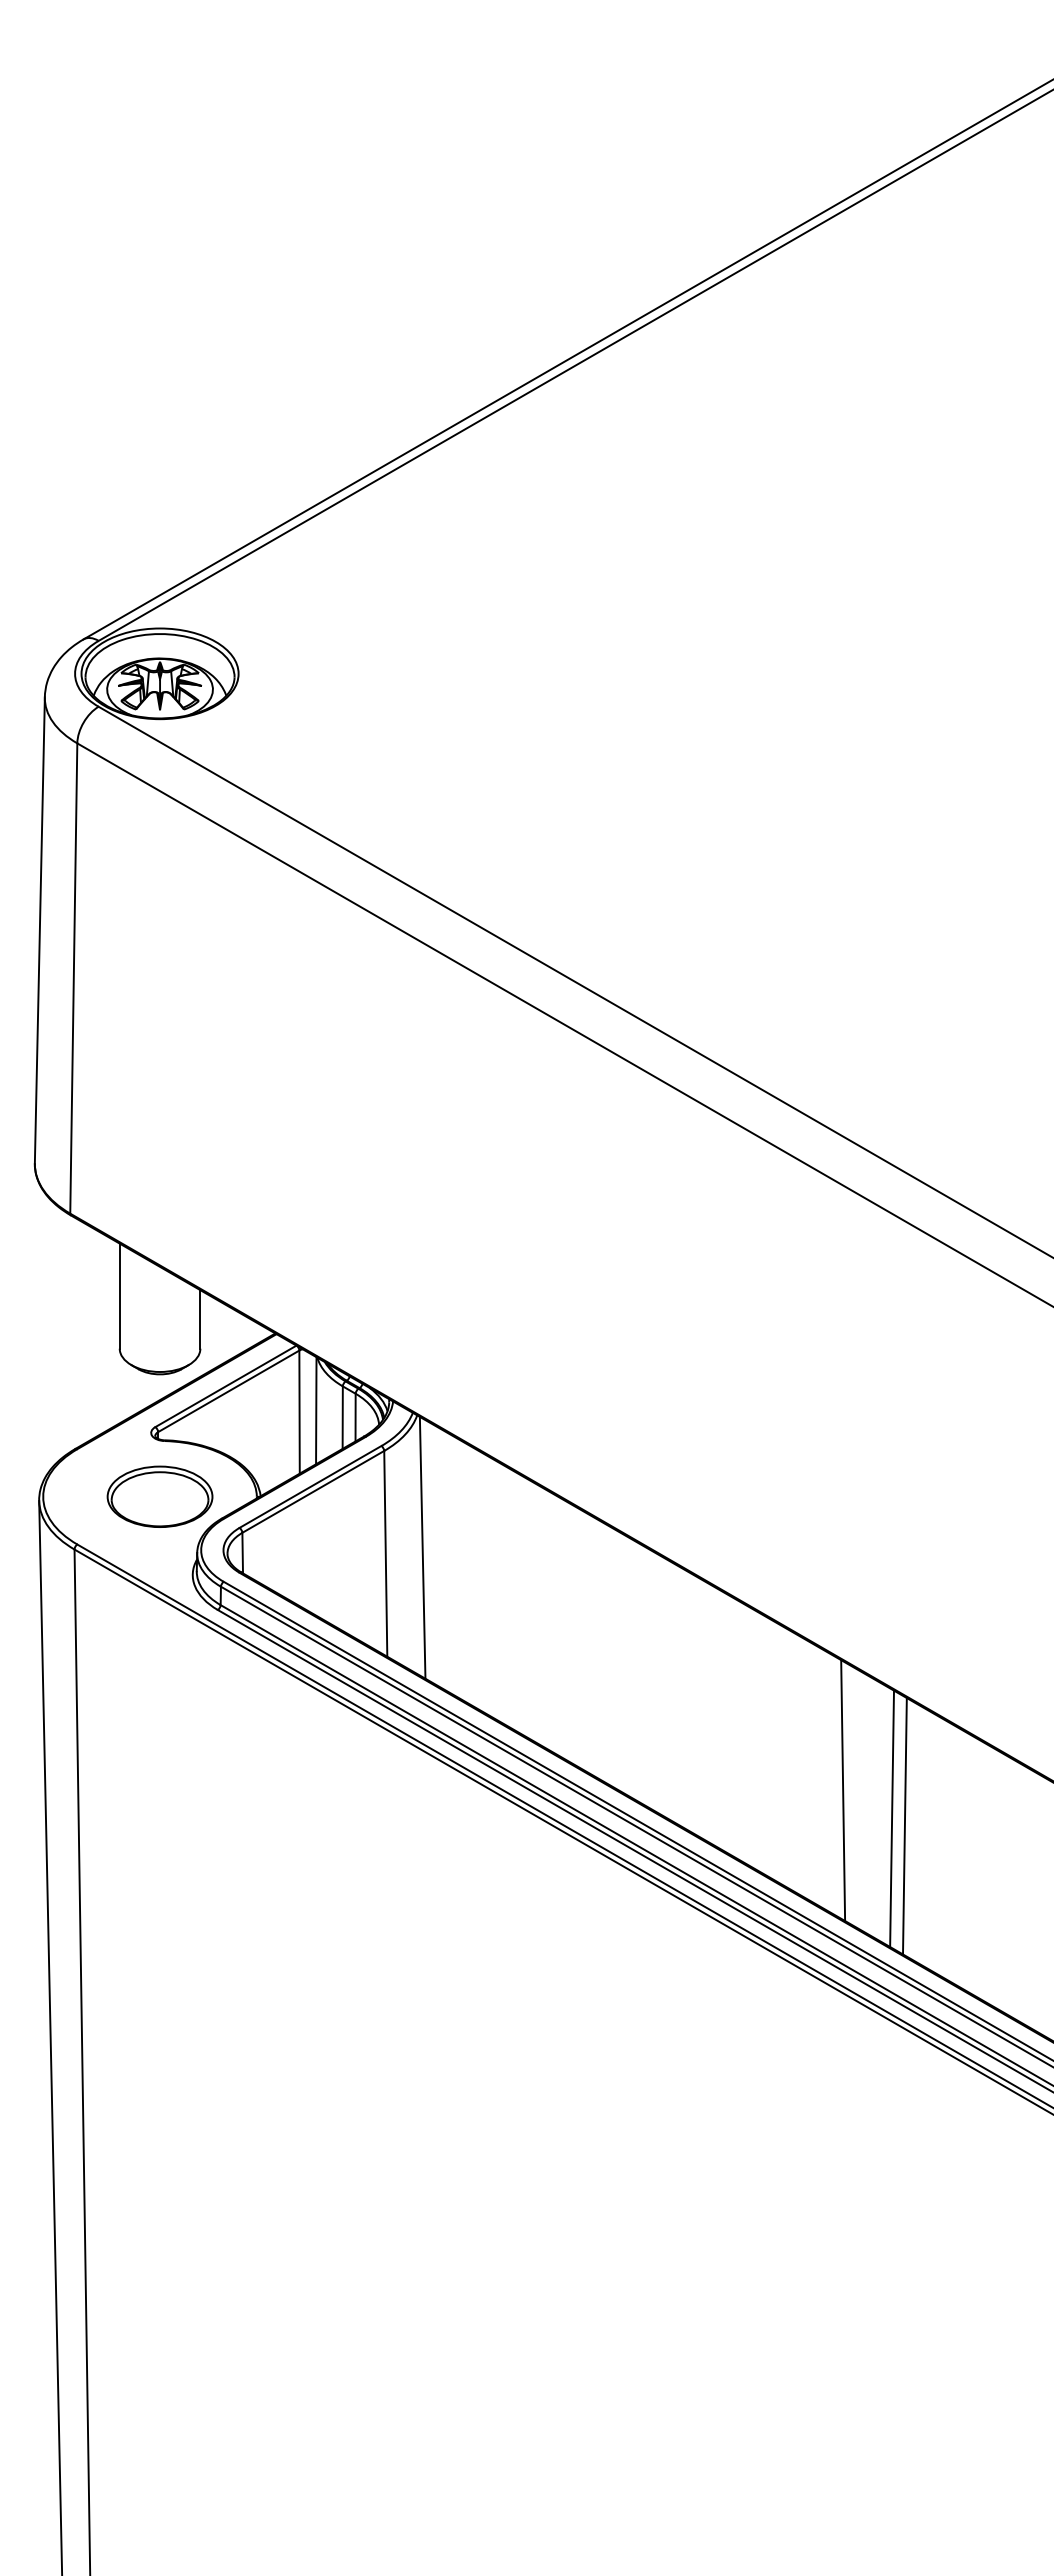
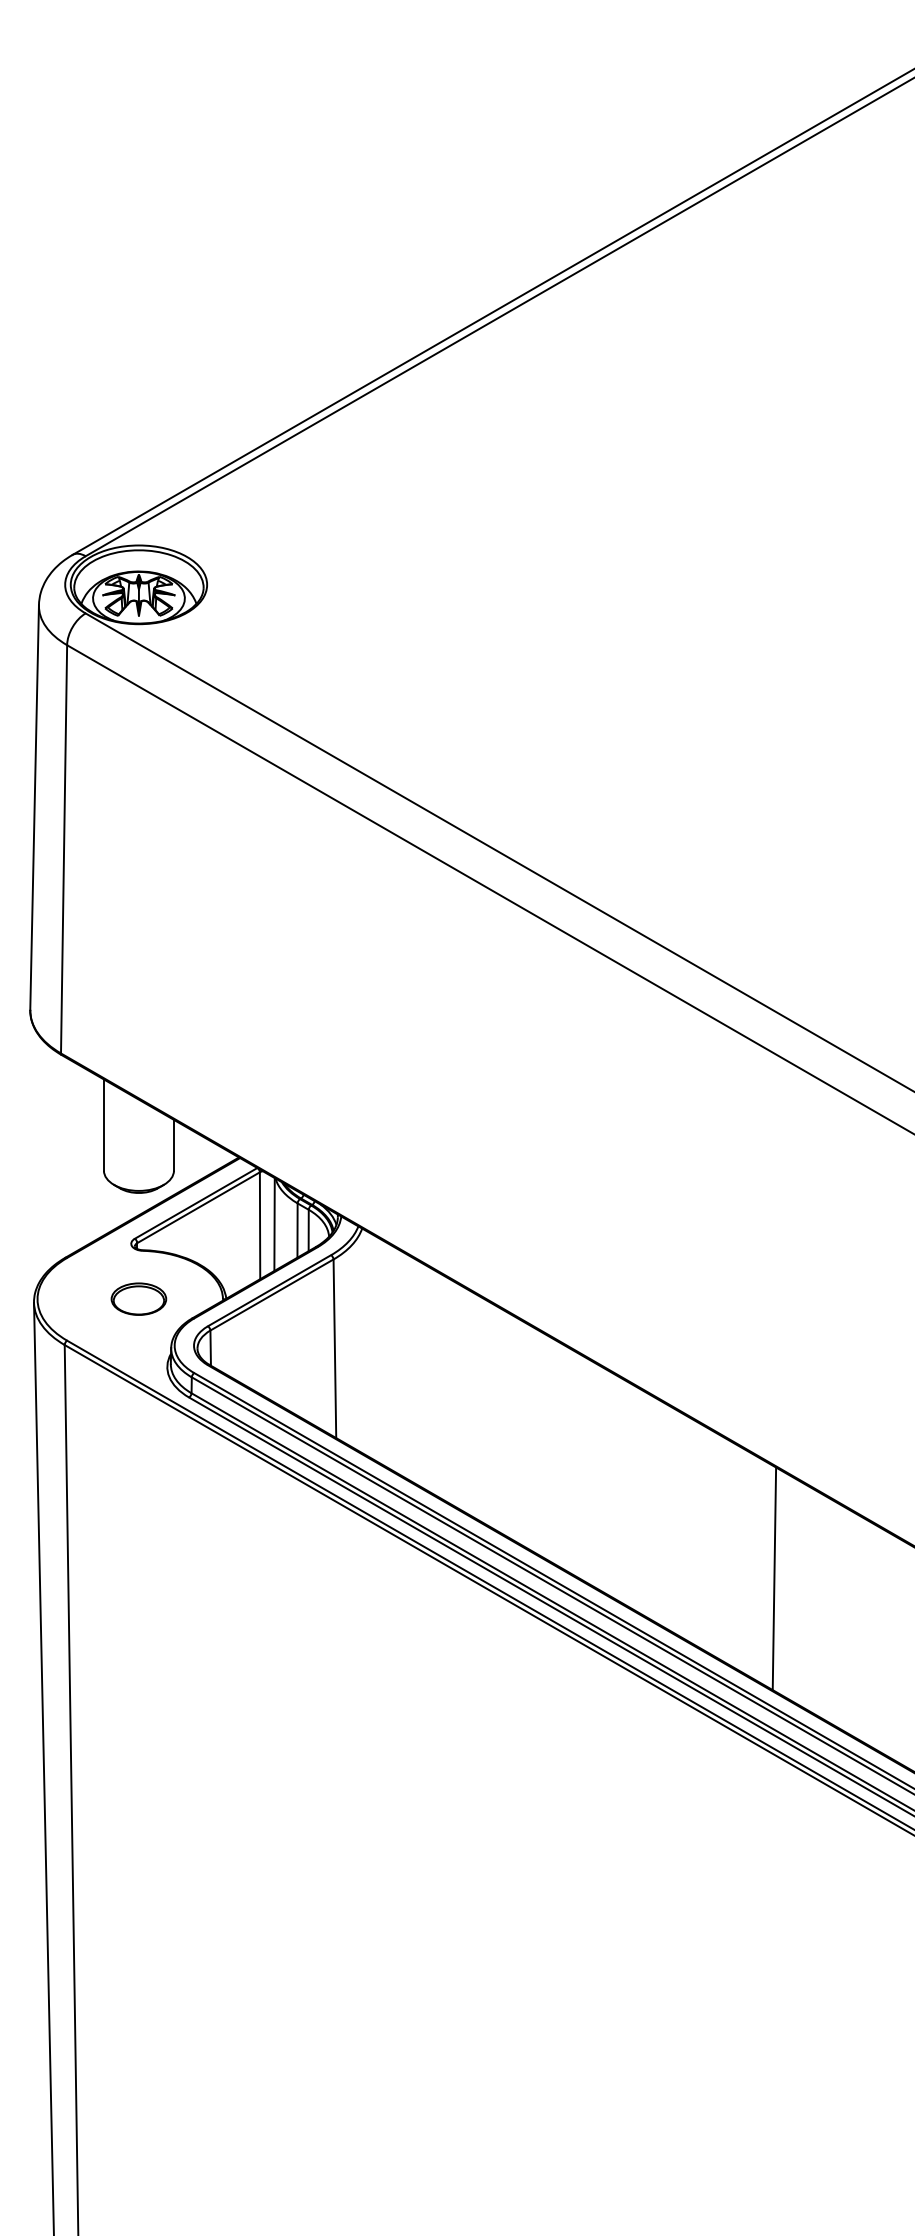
part: (159, 1496) -> (138, 1298), size x0.6
line: (422, 1547) -> (366, 1343), removed
line: (843, 1790) -> (732, 1554), removed
line: (904, 1826) -> (785, 1585), removed

